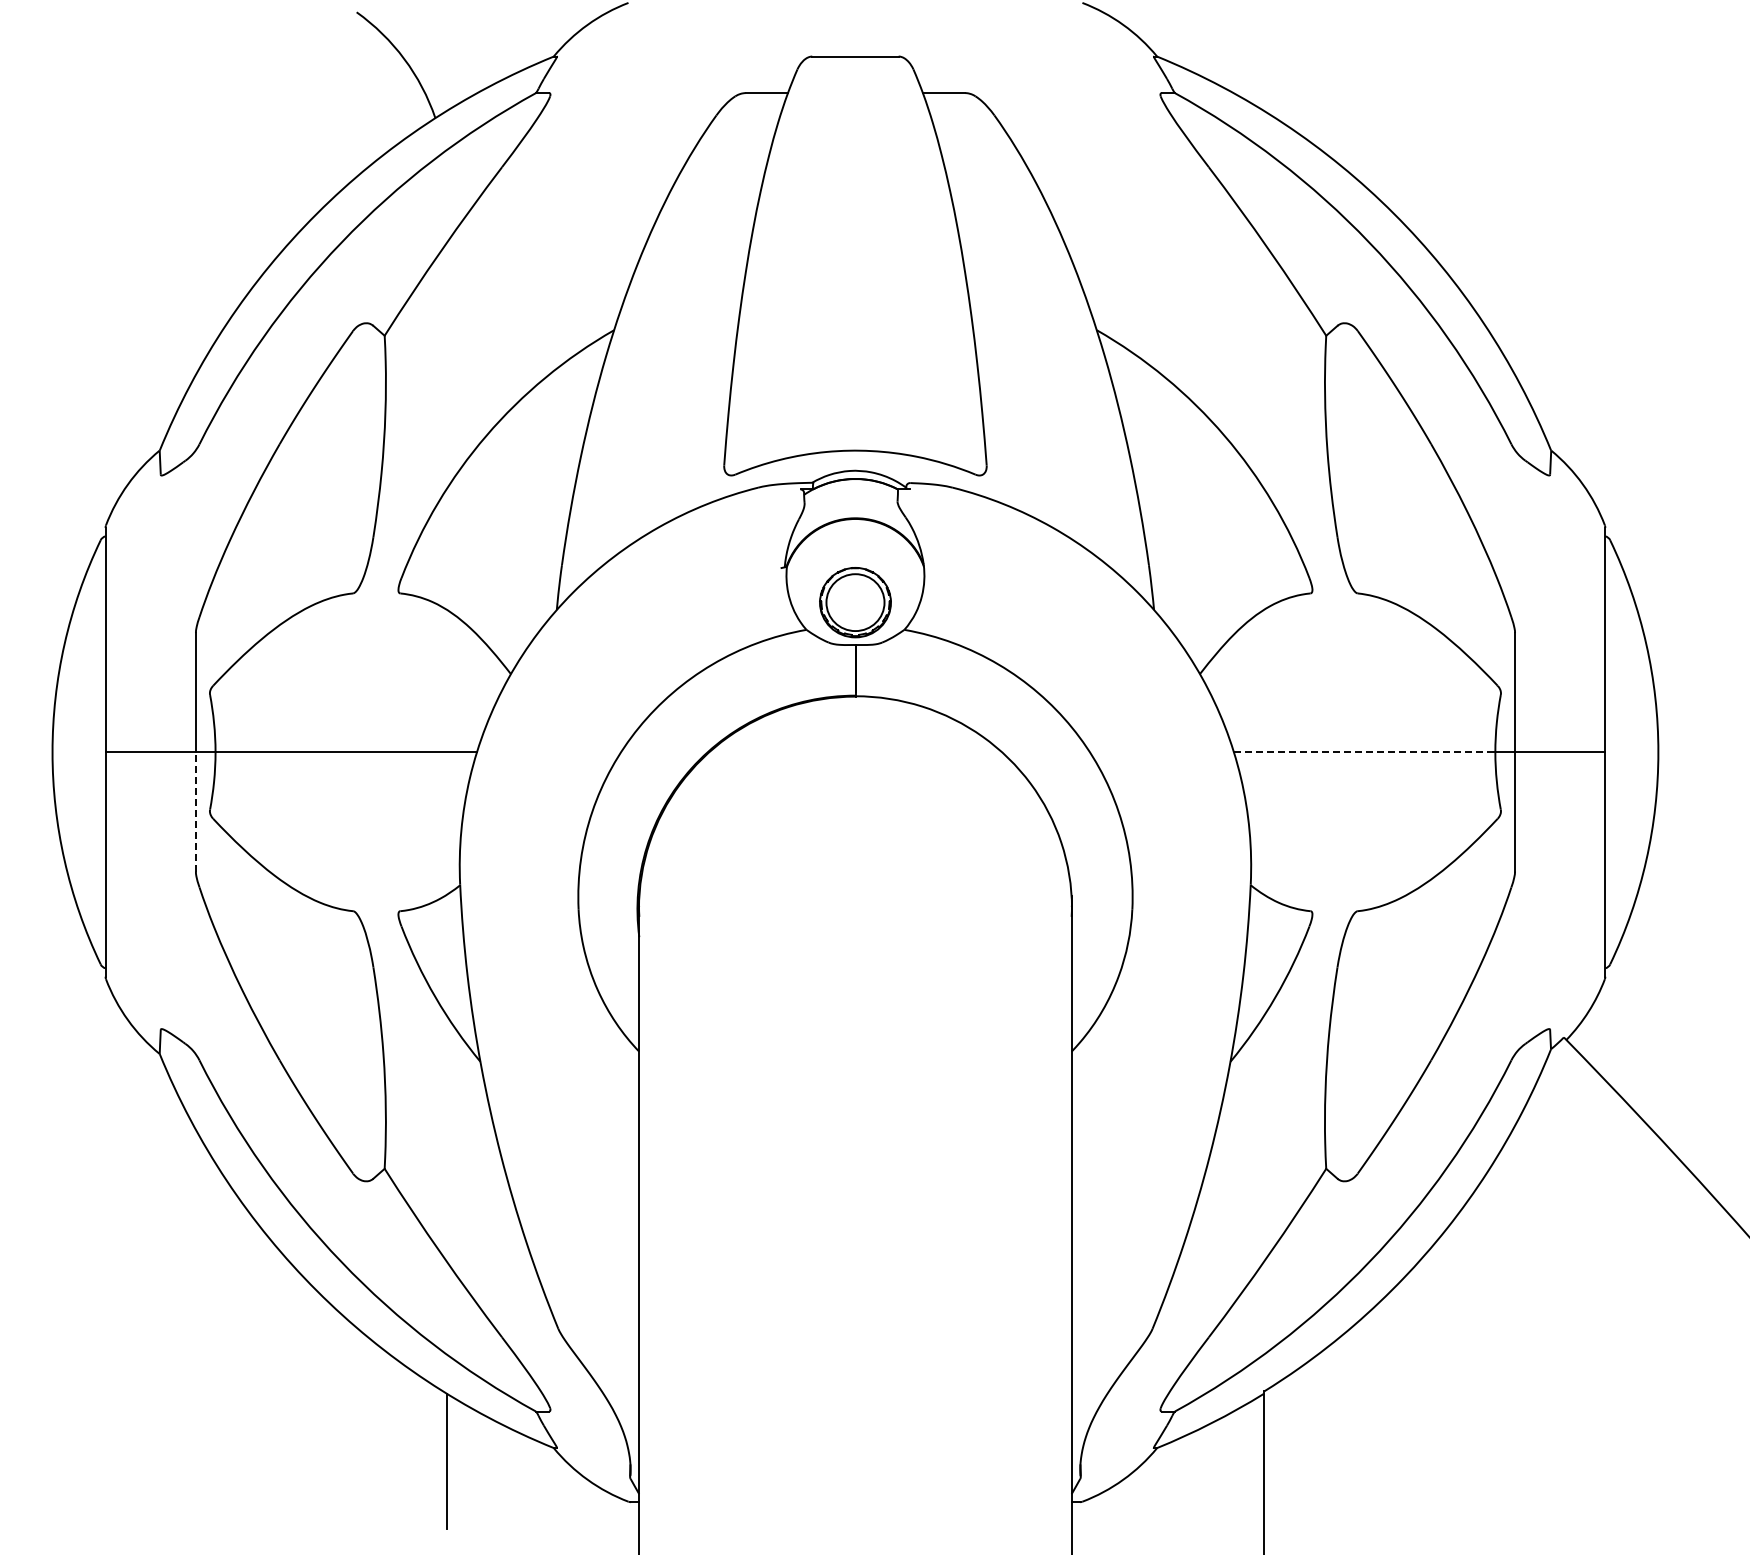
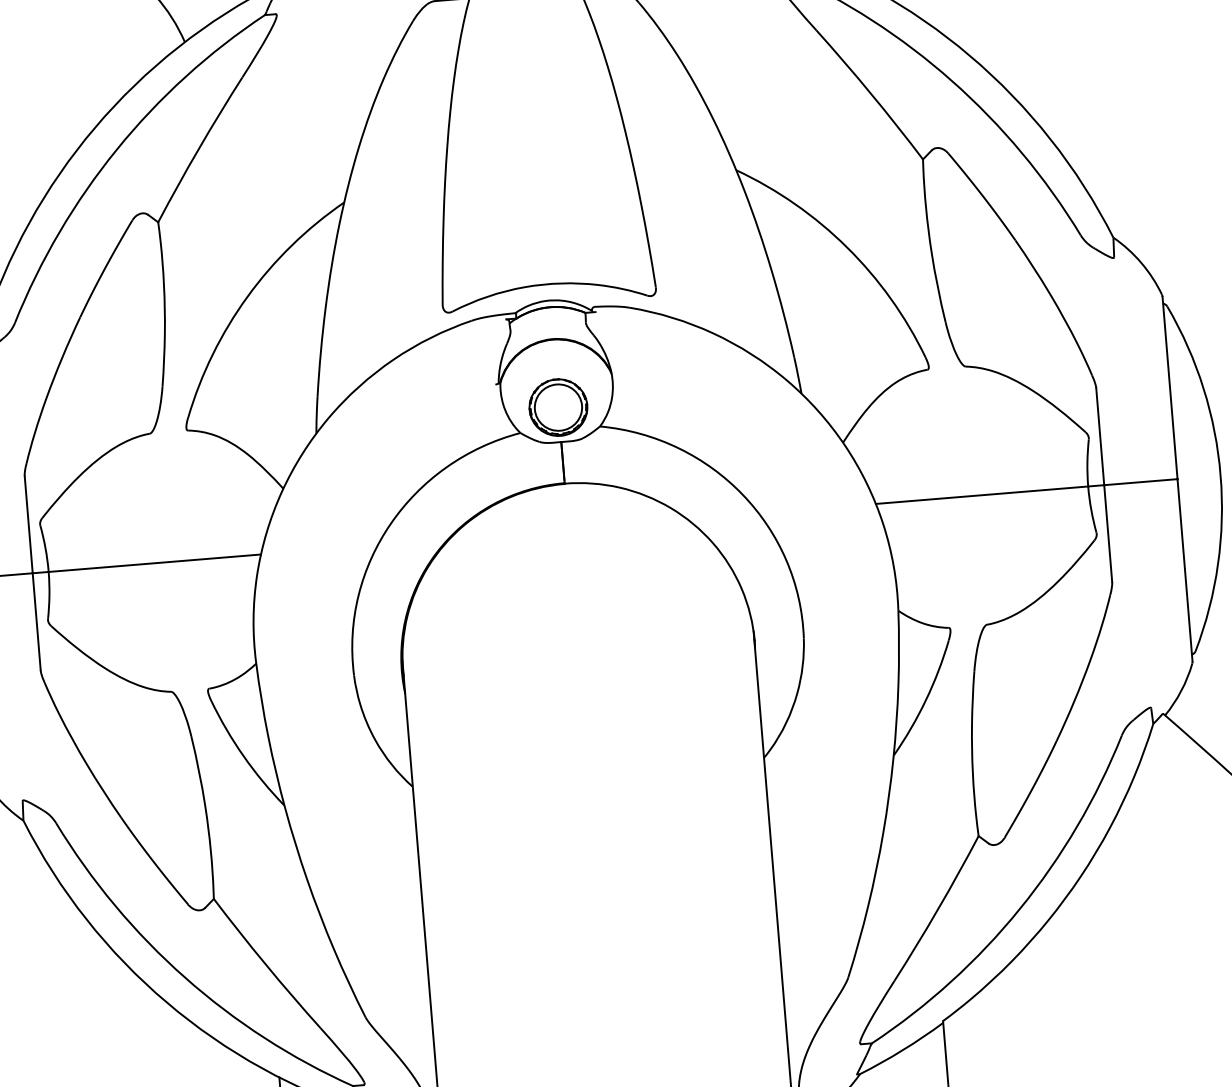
line: (1364, 752) -> (981, 495), dashed -> solid
line: (195, 811) -> (36, 621), dashed -> solid

